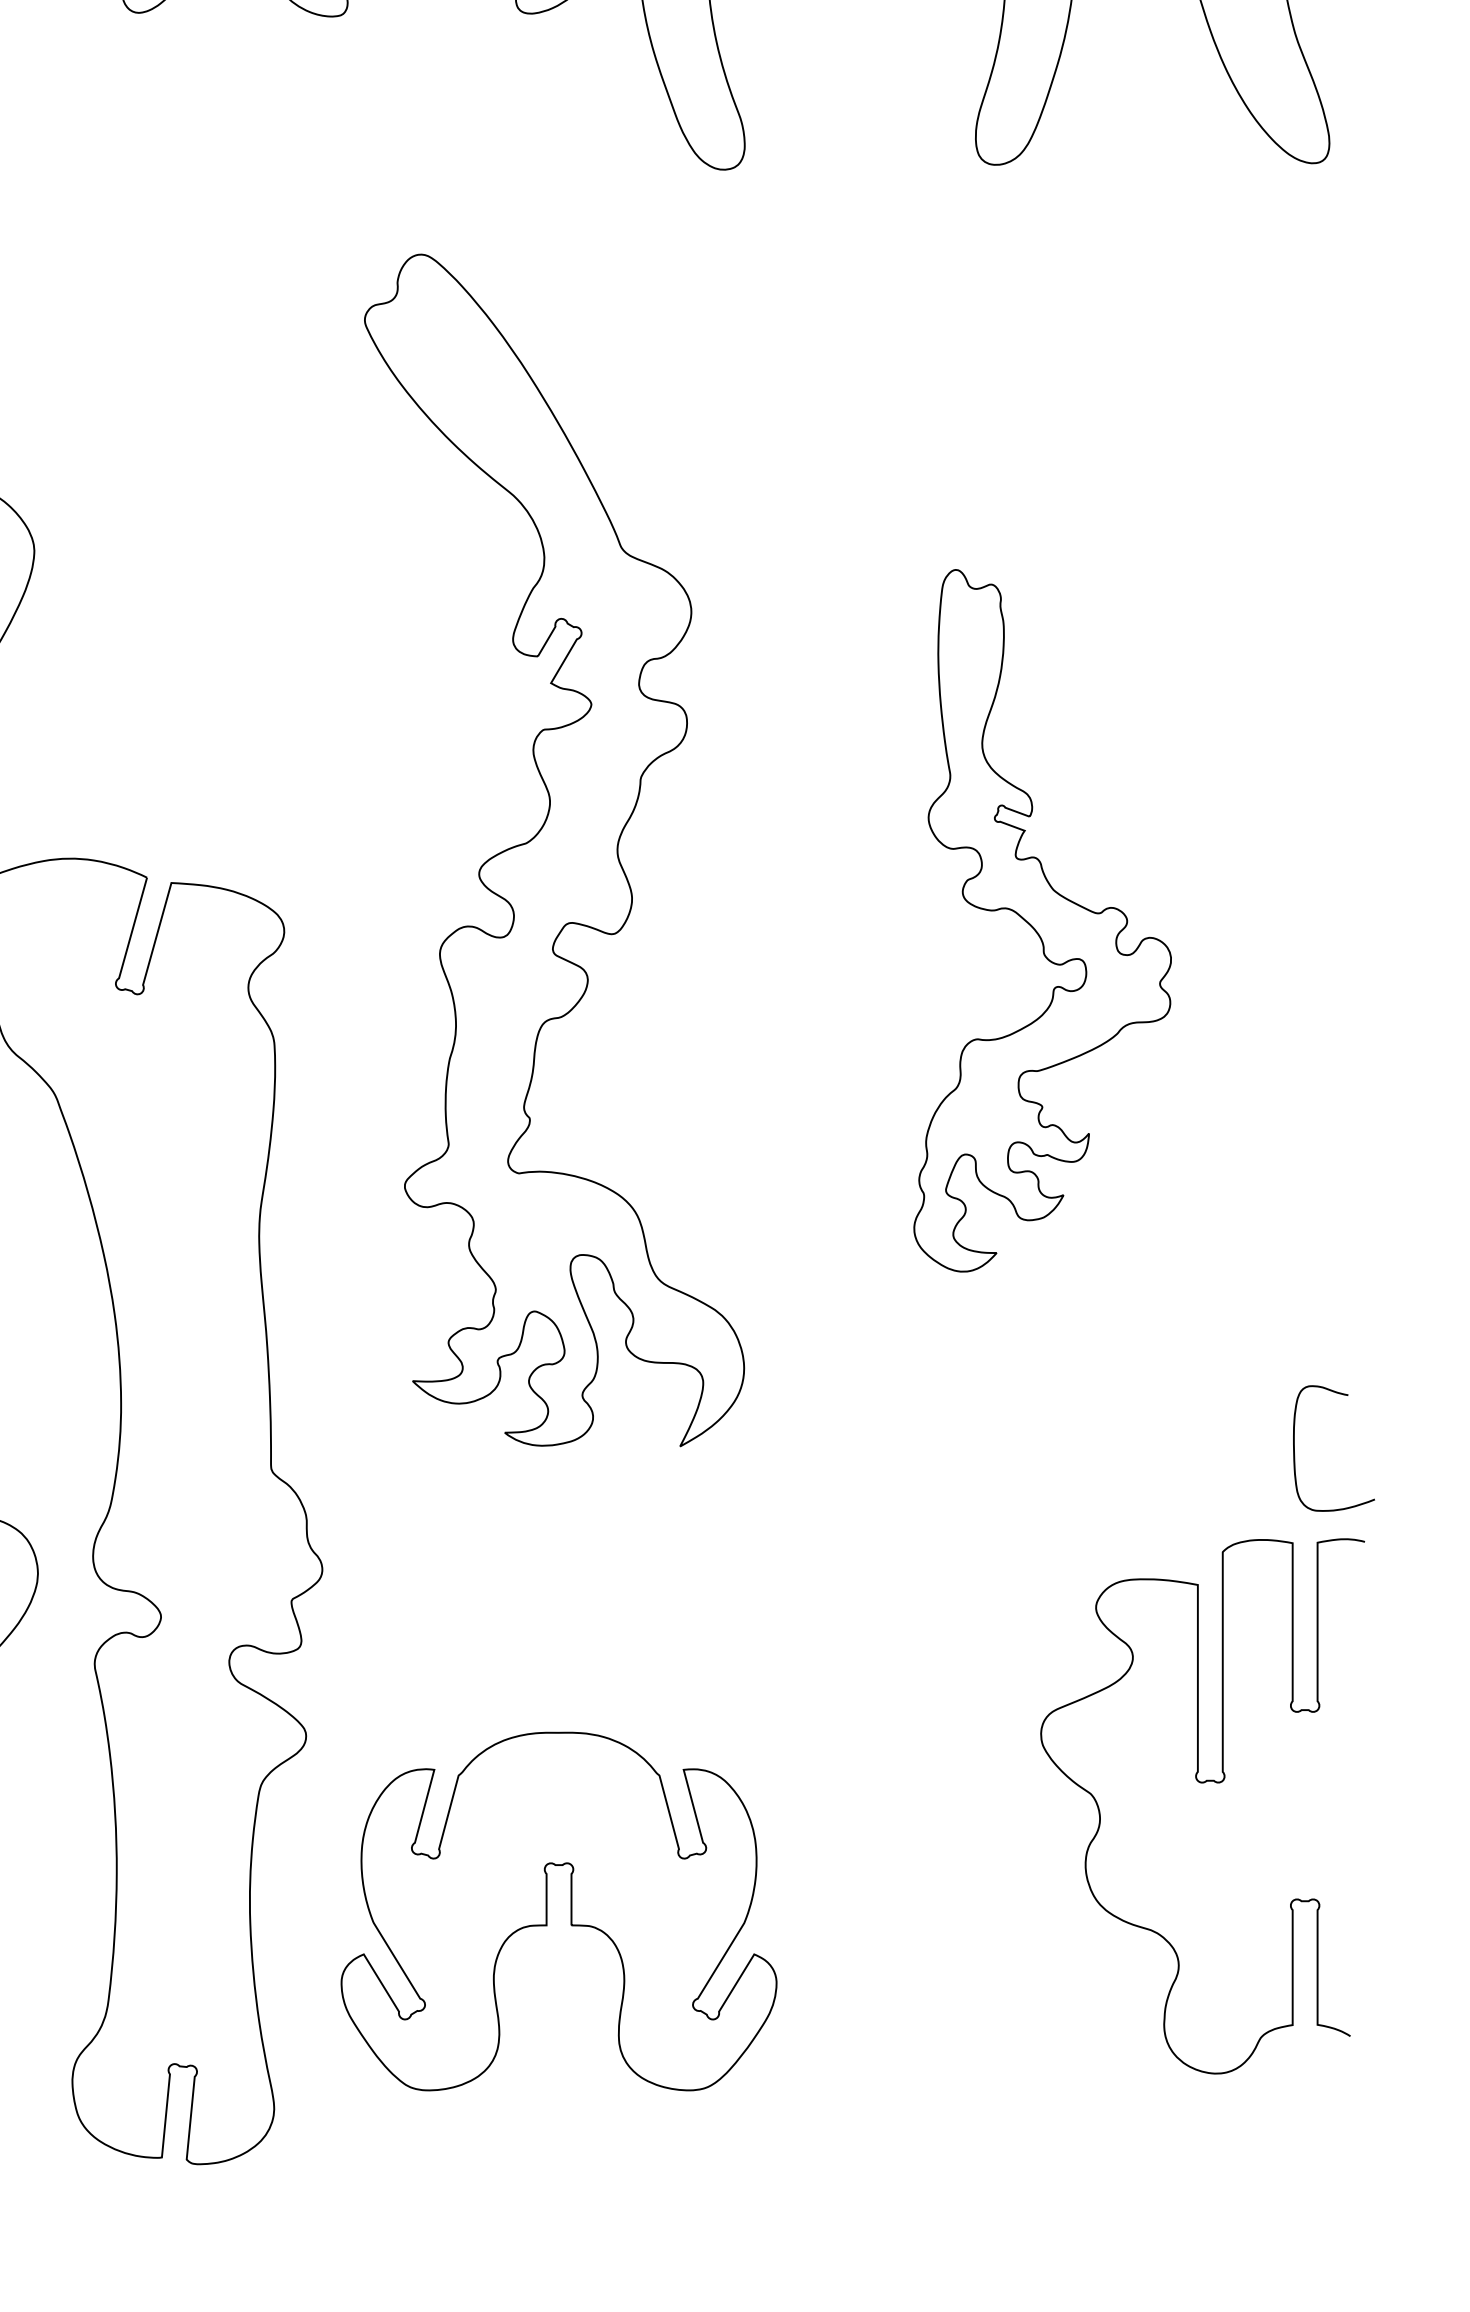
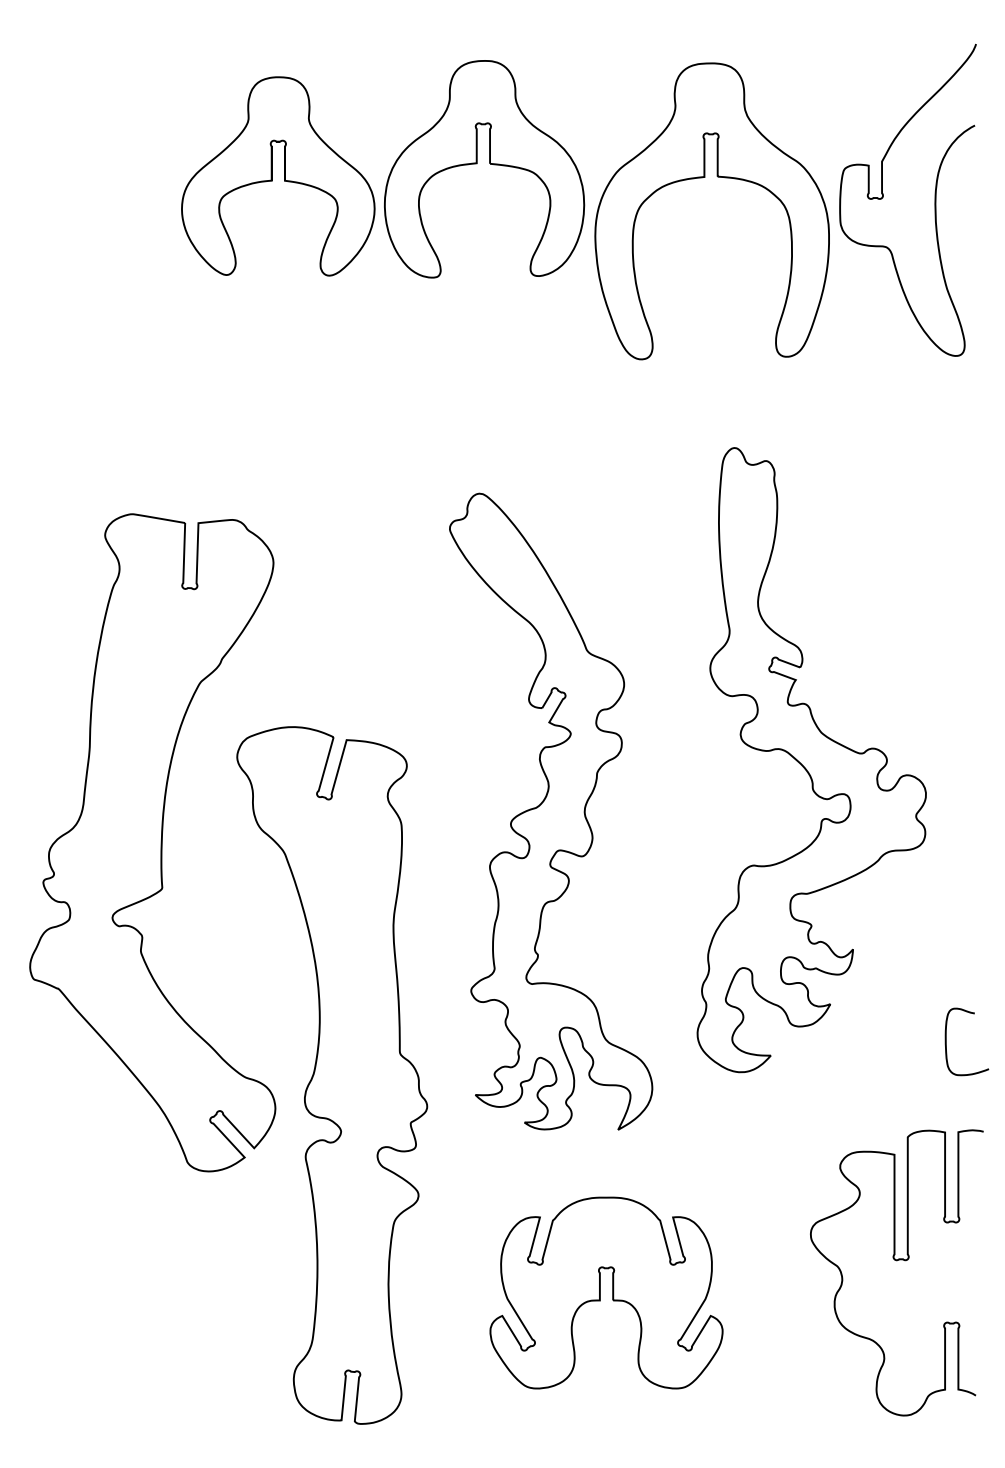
part: (555, 850) -> (551, 811), moved
part: (1042, 921) -> (811, 760), size x1.67
curve: (1201, 1784) -> (896, 1261), moved
part: (558, 1910) -> (606, 1292), moved

